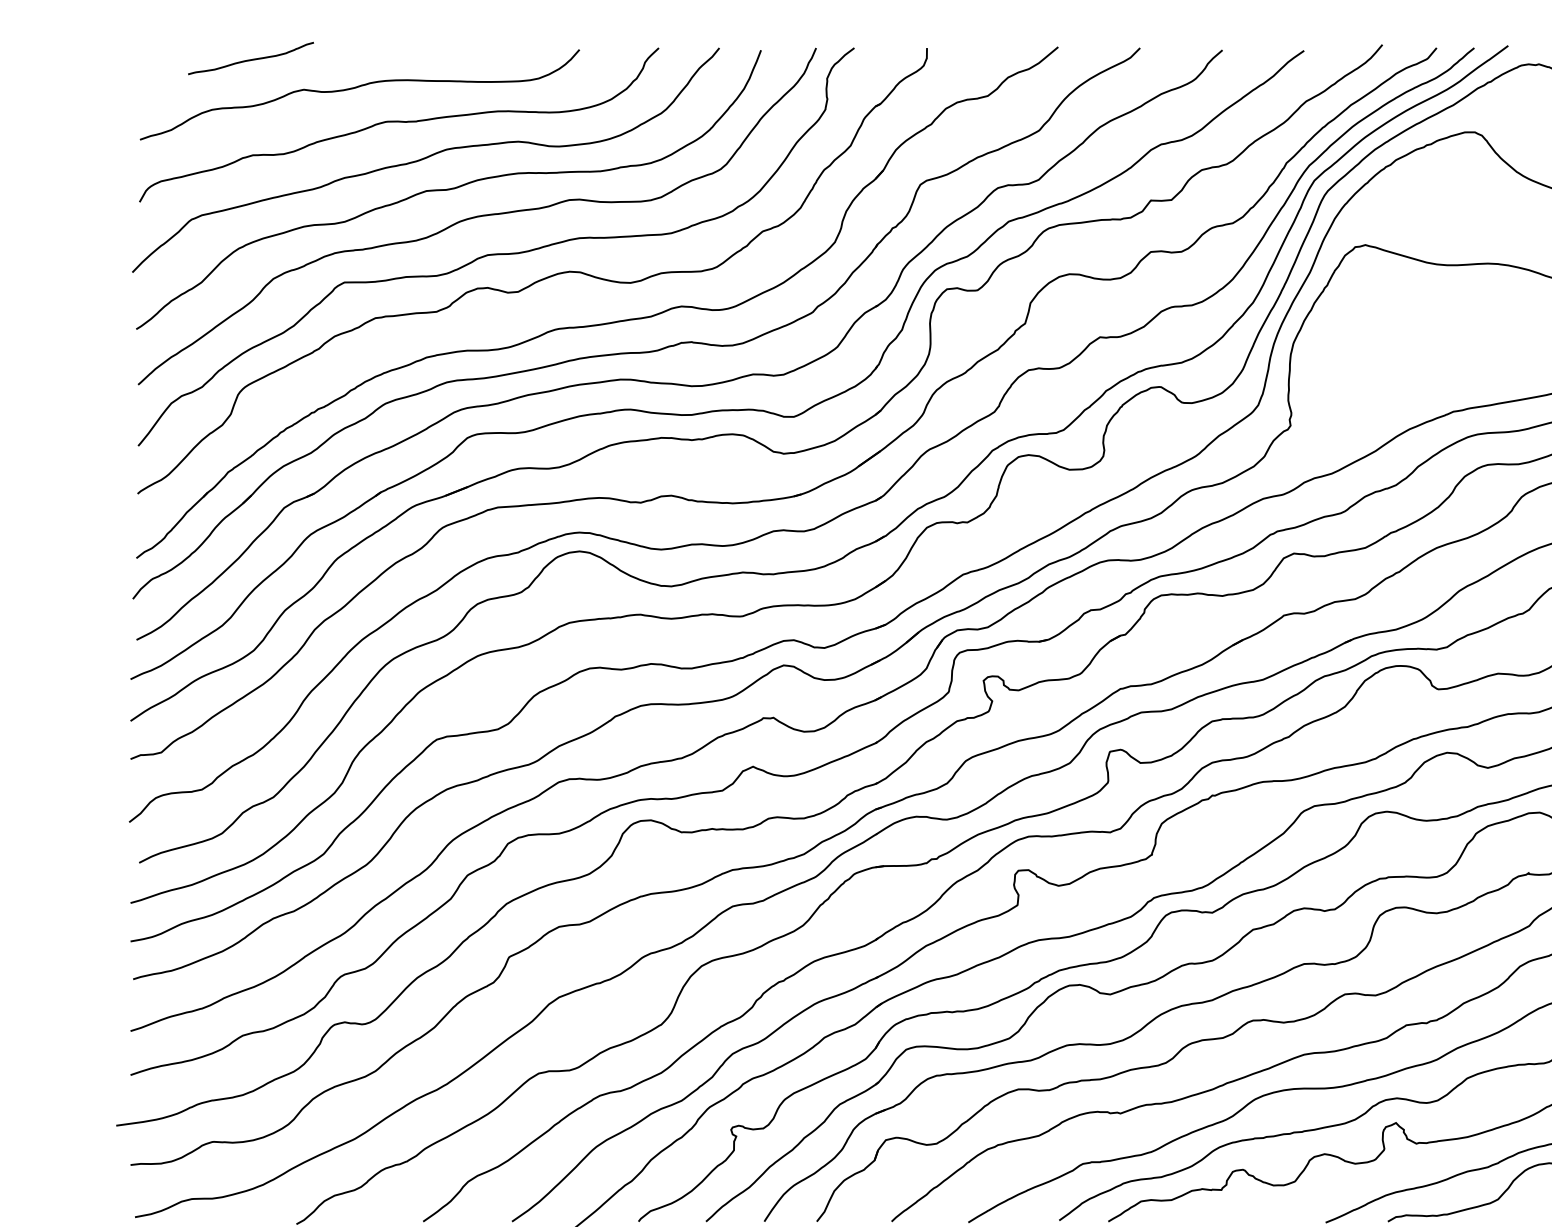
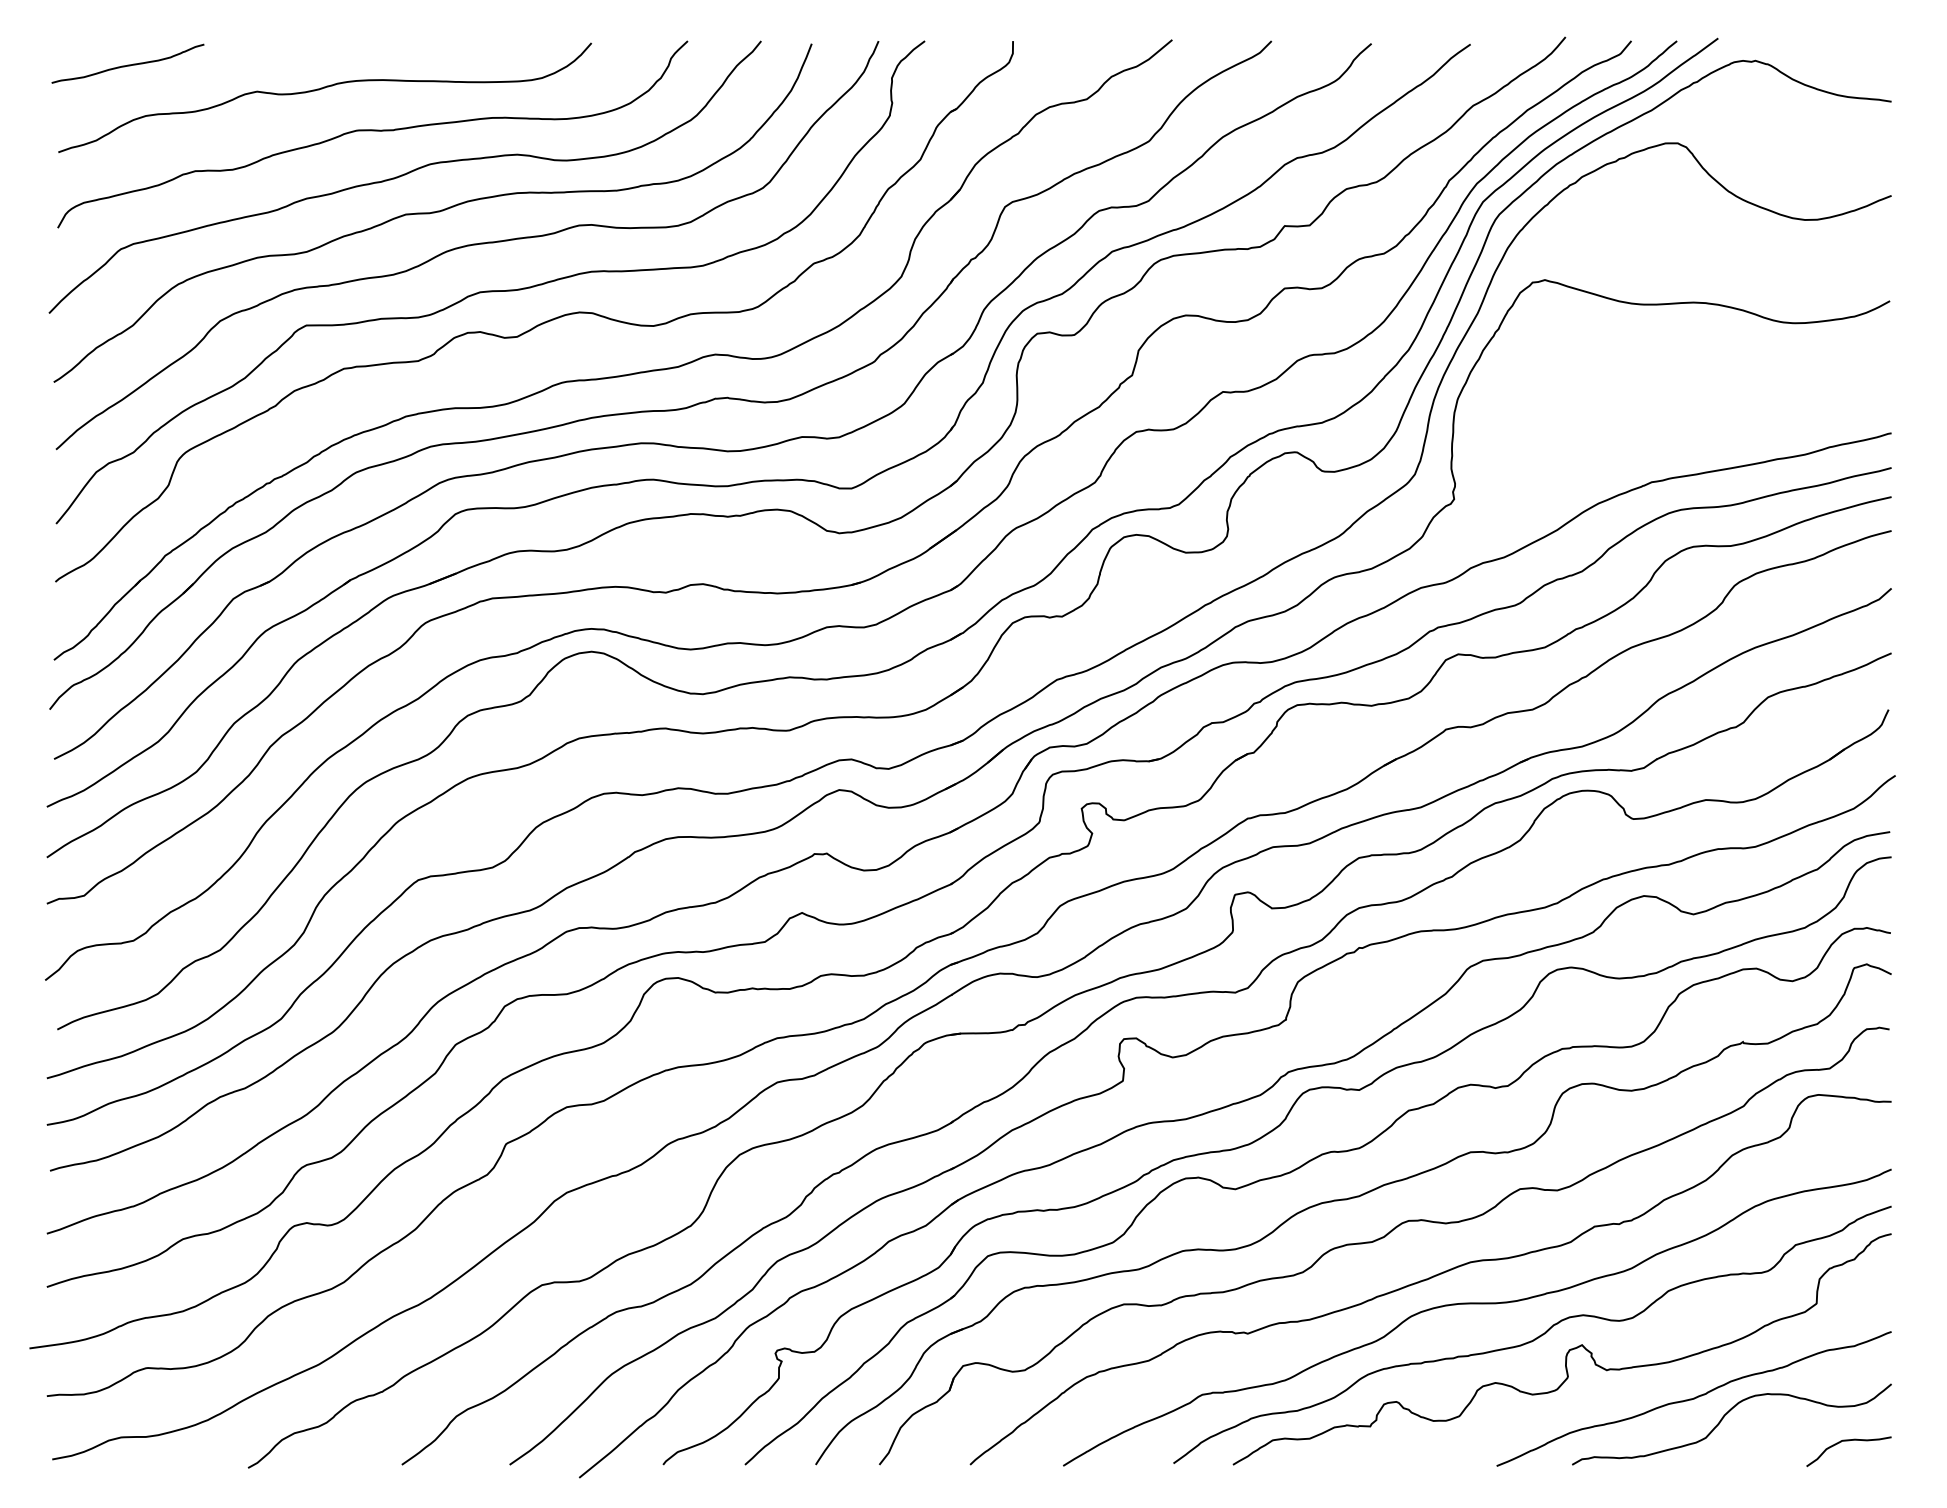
curve: (250, 59) -> (127, 64), moved

